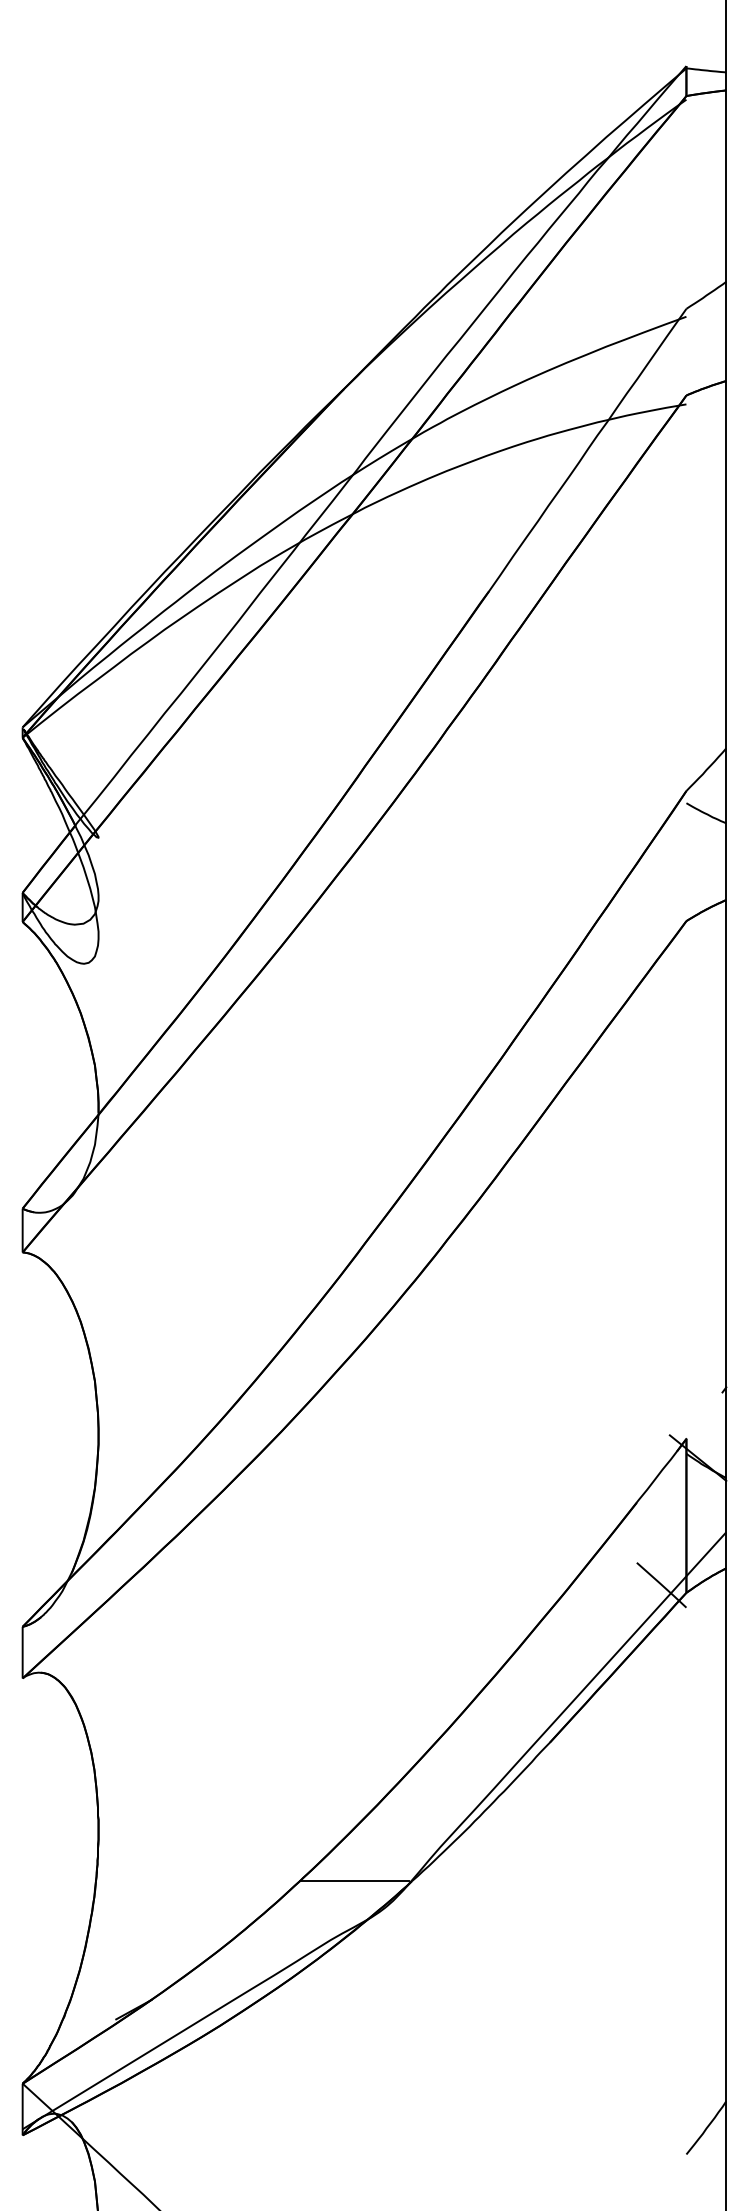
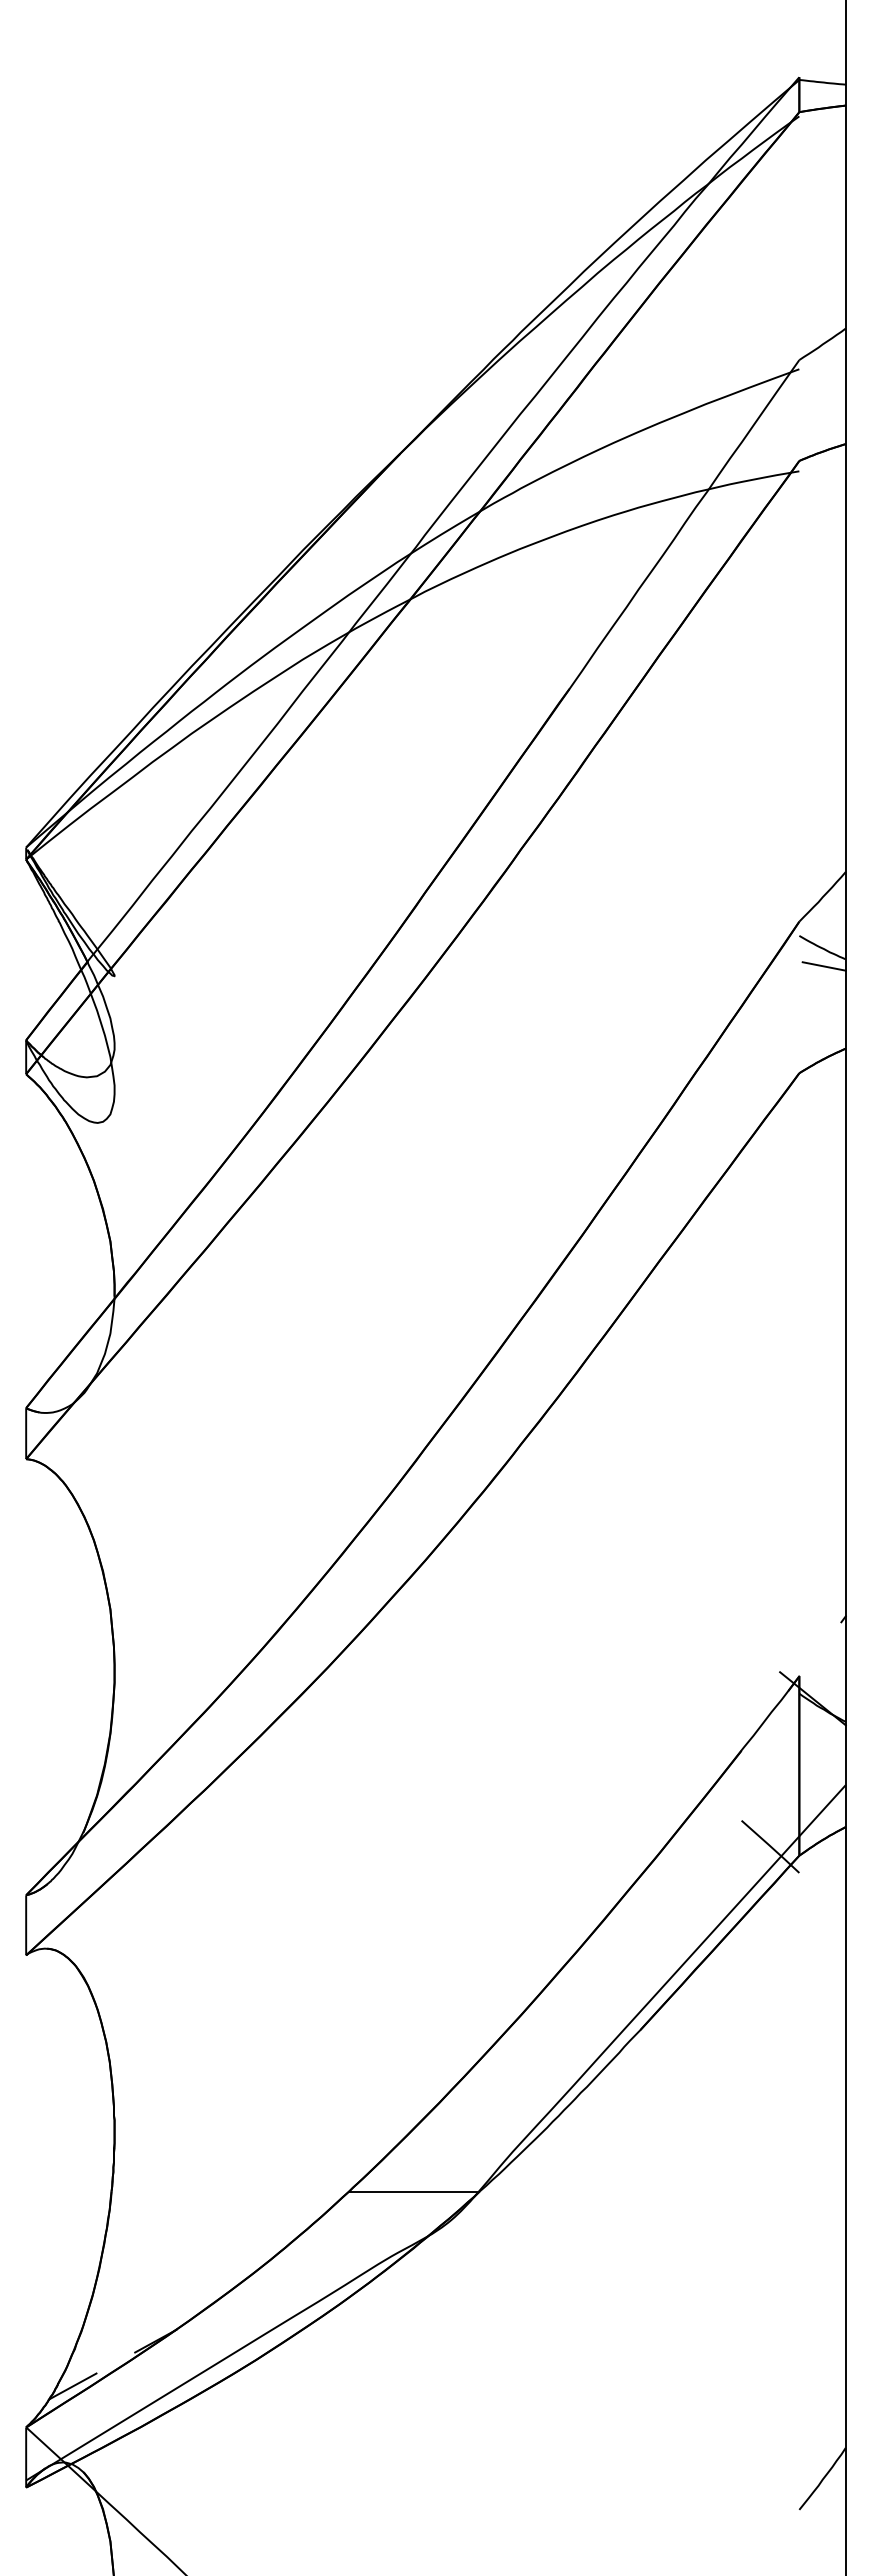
line: (707, 829) -> (823, 966), added
line: (62, 2048) -> (72, 2386), added

